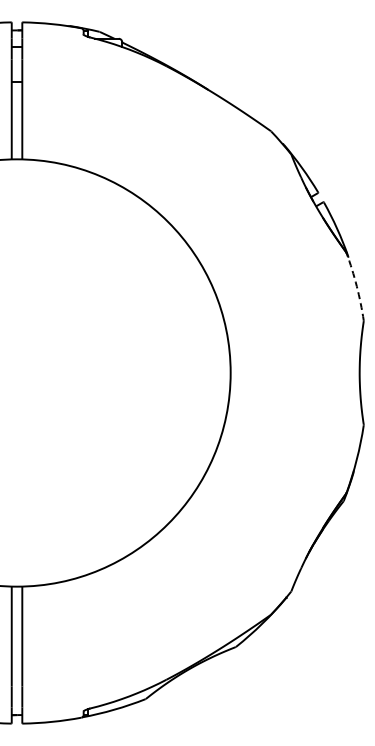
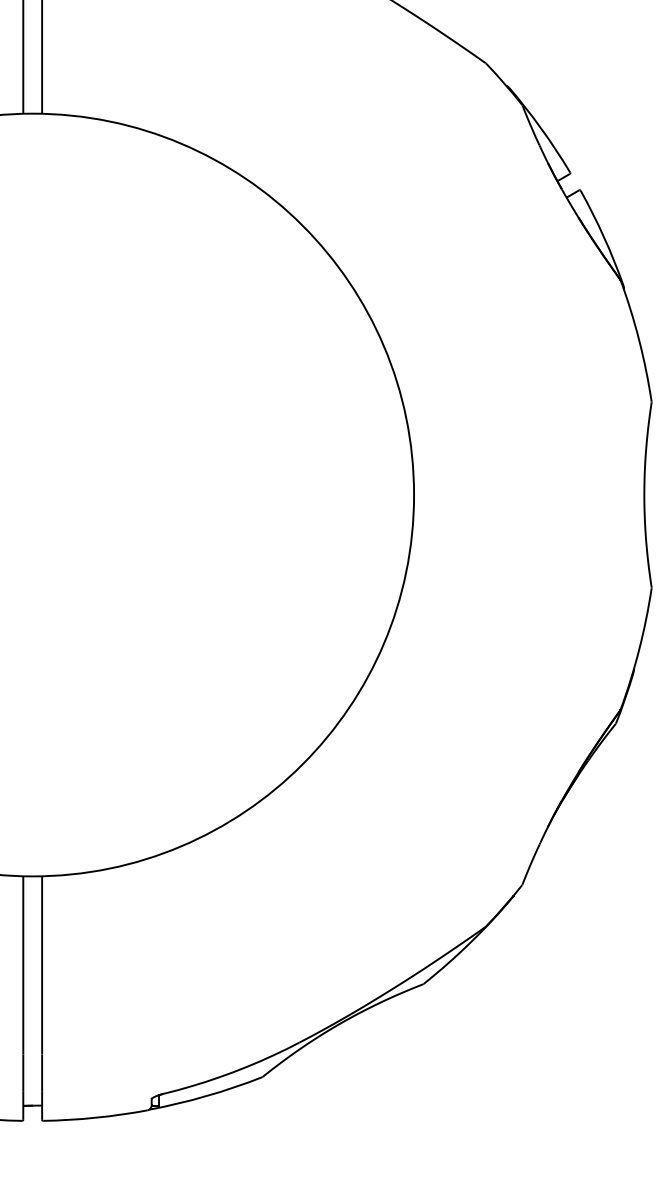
arc: (356, 286) -> (638, 340), dashed -> solid

